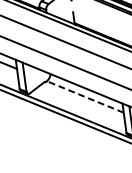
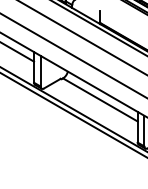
line: (84, 96) -> (99, 99), dashed -> solid

